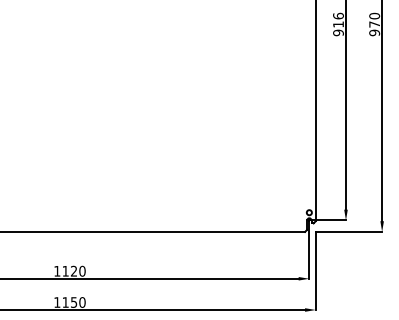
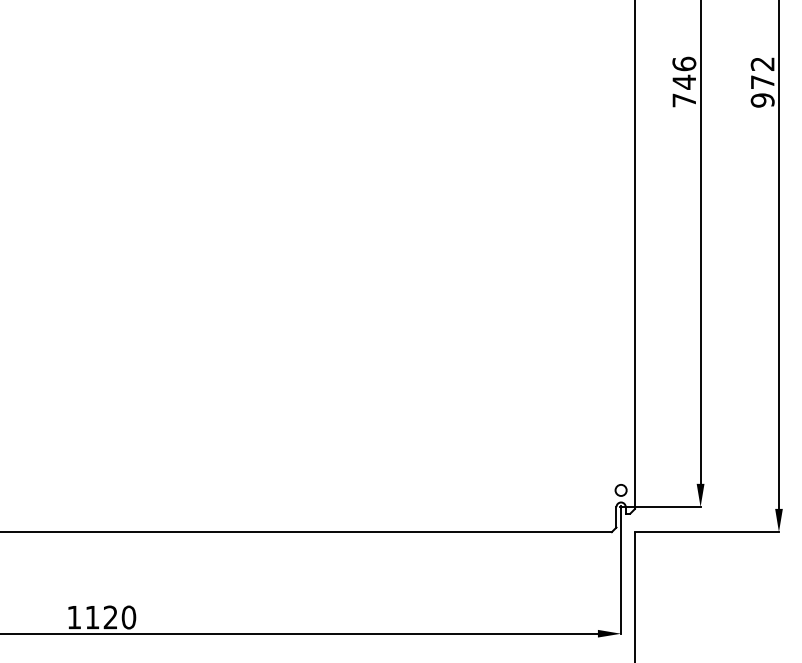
text: (374, 15) -> (762, 62), 970 -> 972
text: (338, 28) -> (684, 90), 916 -> 746

